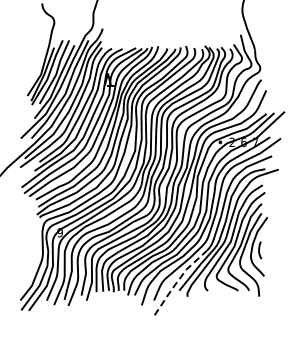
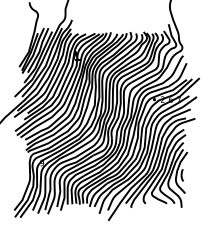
line: (178, 280) -> (125, 196), dashed -> solid

